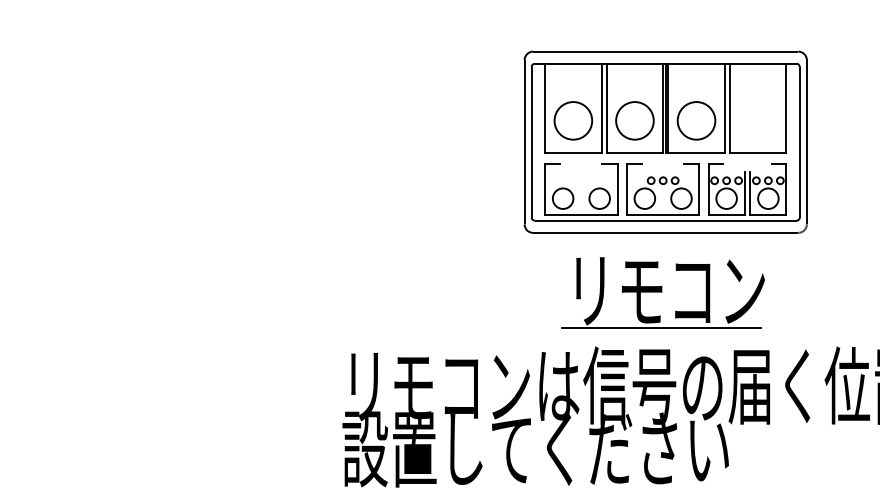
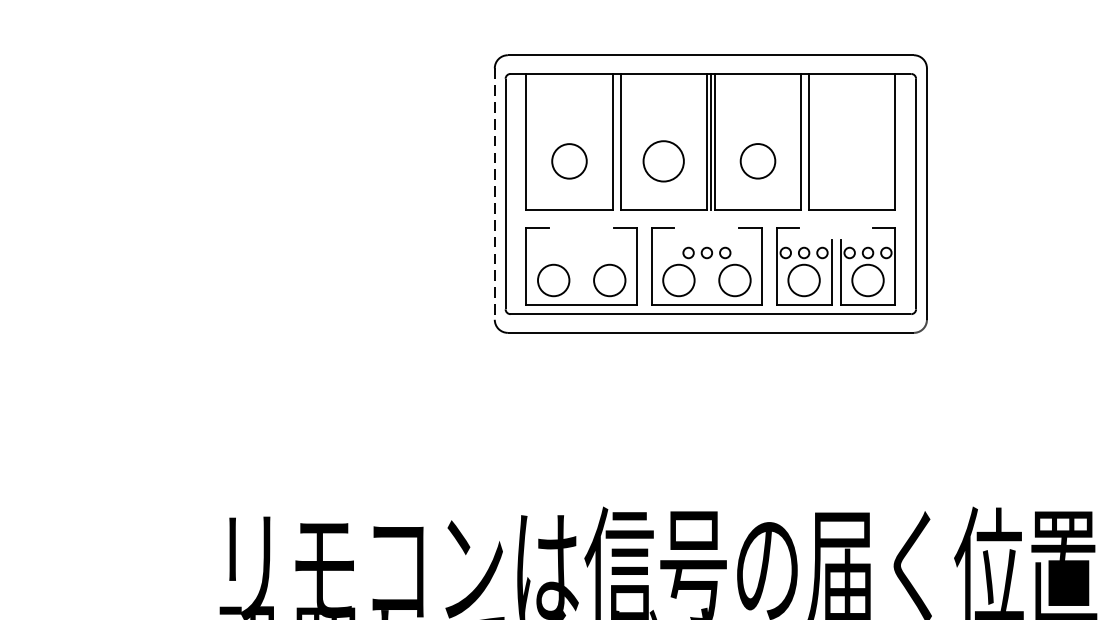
circle: (573, 120) -> (569, 160), size x0.6
circle: (634, 120) -> (663, 160), size x0.7
circle: (696, 120) -> (757, 160), size x0.6
line: (524, 142) -> (494, 194), solid -> dashed
part: (662, 292) -> (705, 424), removed

